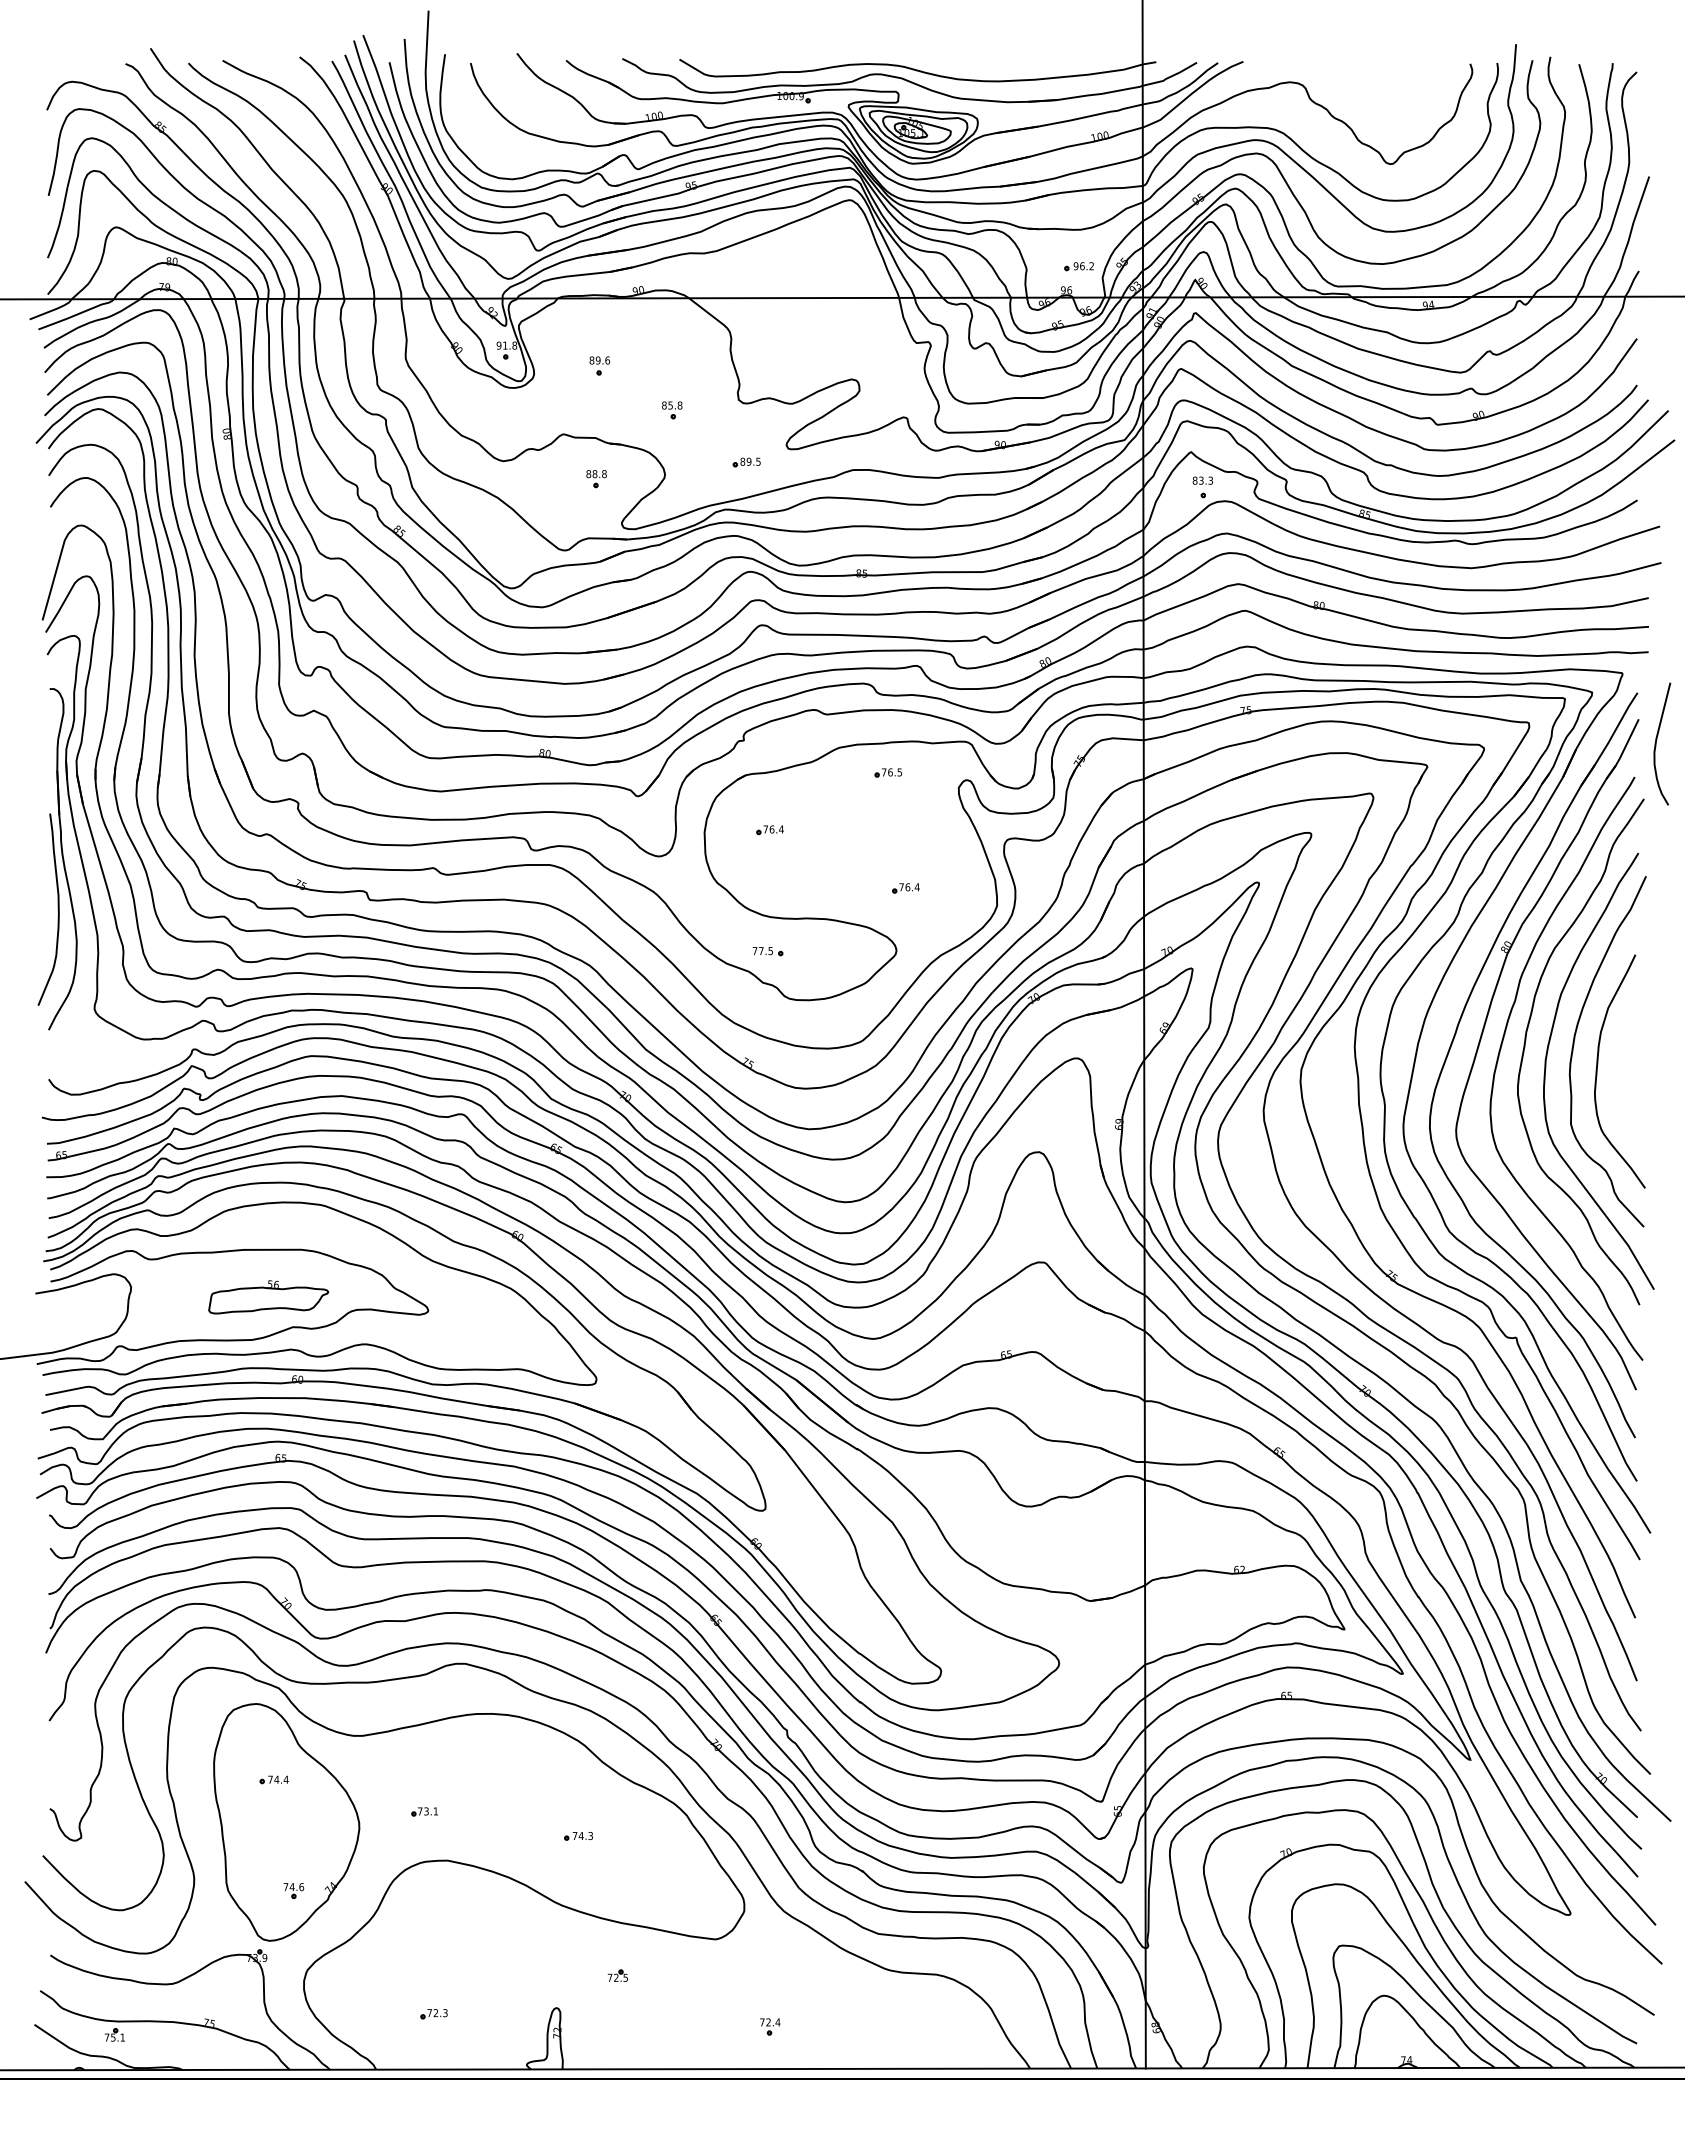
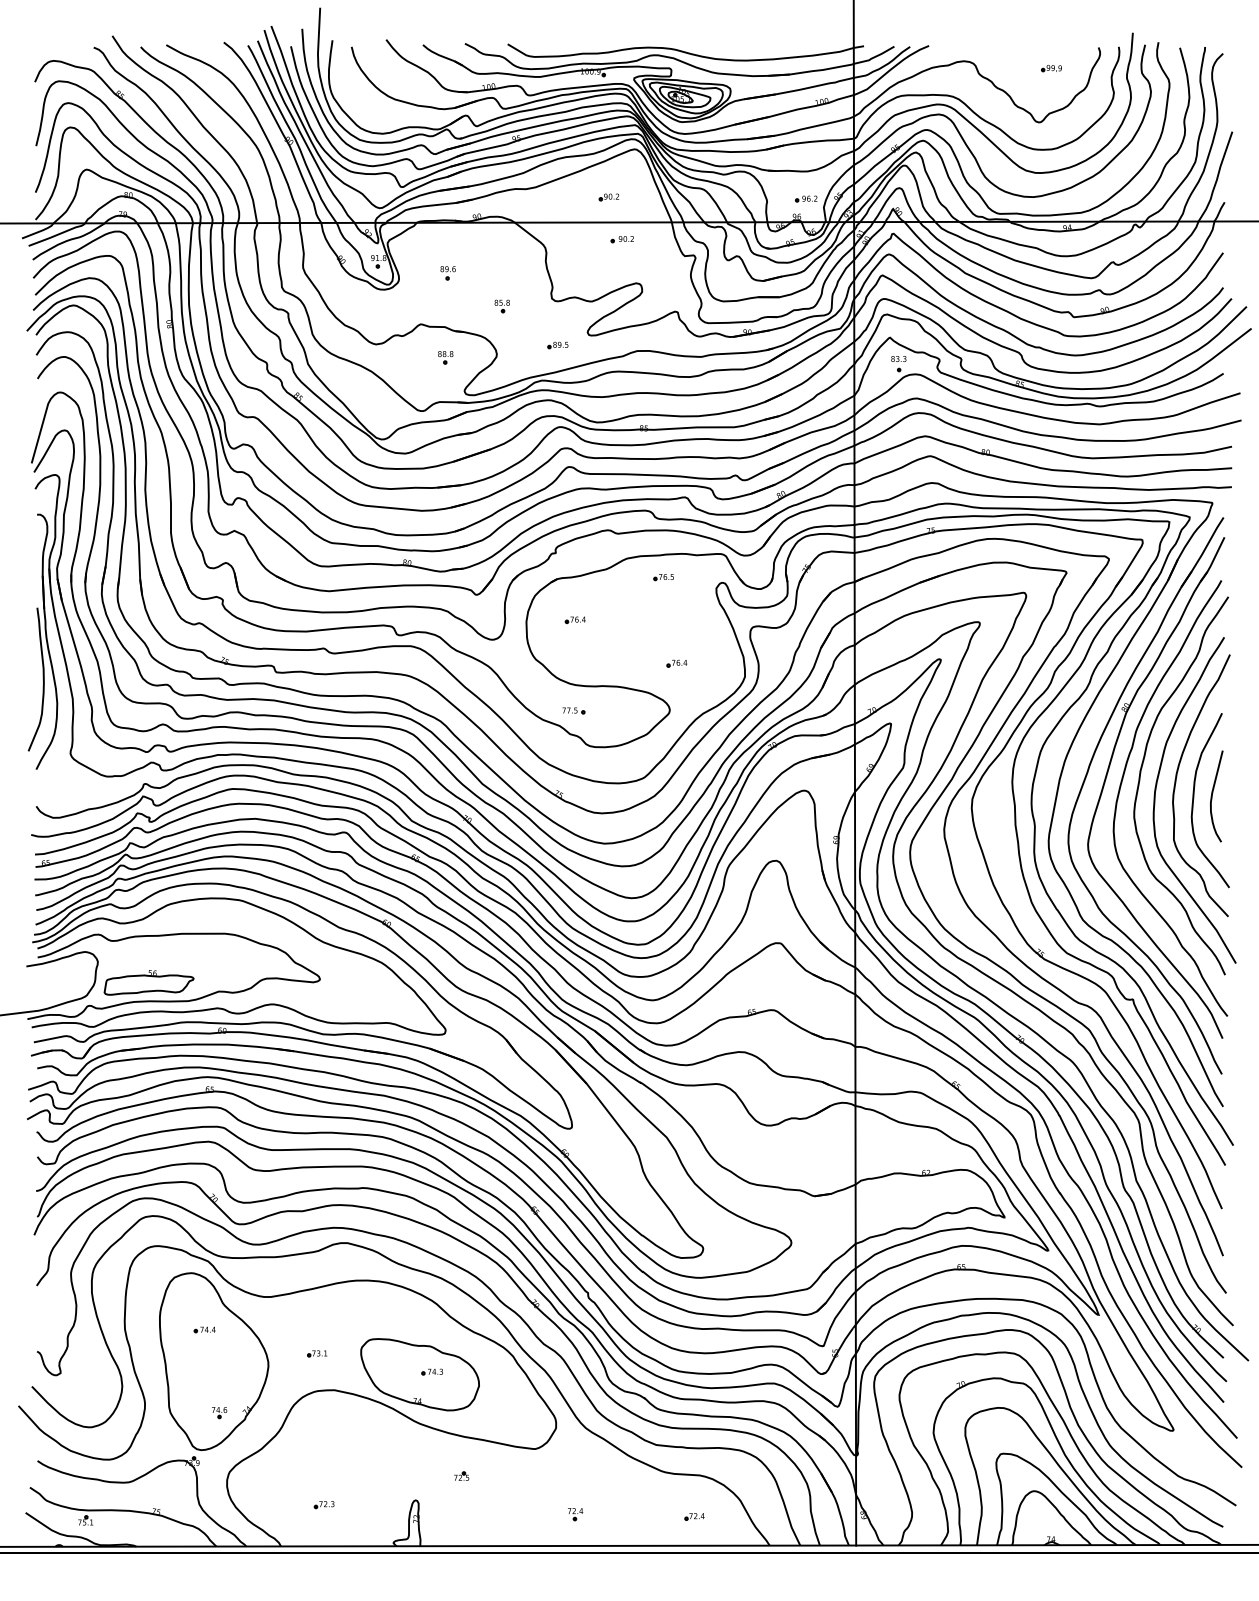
part: (1407, 91) -> (1051, 68), added
part: (814, 264) -> (608, 197), added
part: (832, 320) -> (622, 239), added
curve: (1657, 740) -> (1213, 793), moved
part: (268, 1297) -> (148, 982), moved
part: (562, 1839) -> (420, 1374), added
part: (929, 2030) -> (694, 1517), added

